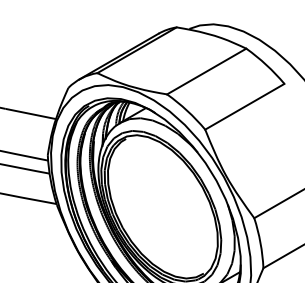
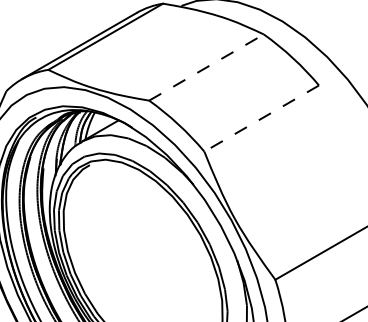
line: (206, 71) -> (206, 67), solid -> dashed
line: (244, 106) -> (261, 118), solid -> dashed

